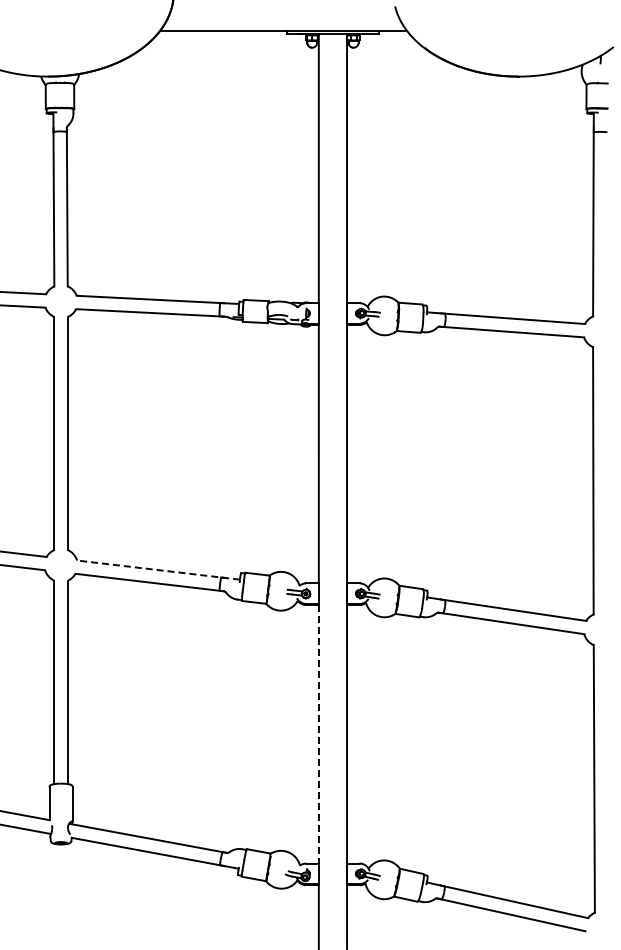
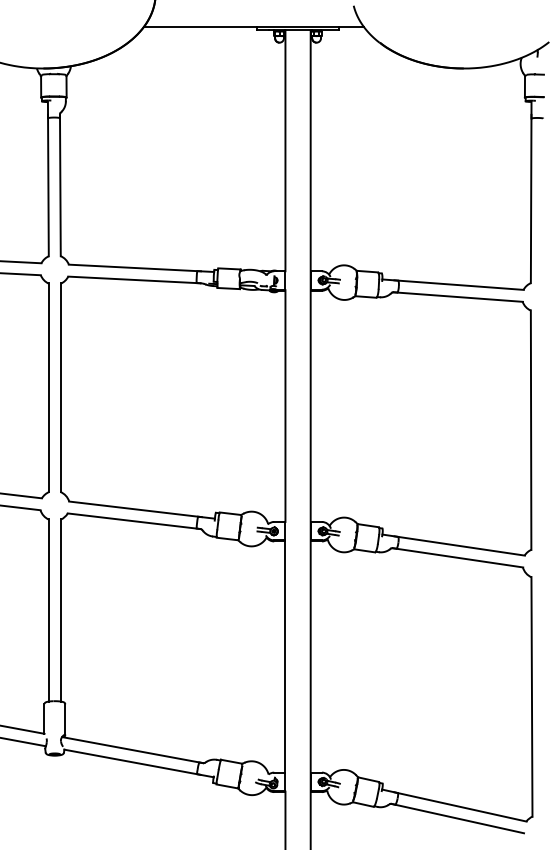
line: (158, 570) -> (141, 510), dashed -> solid
line: (318, 734) -> (285, 657), dashed -> solid

